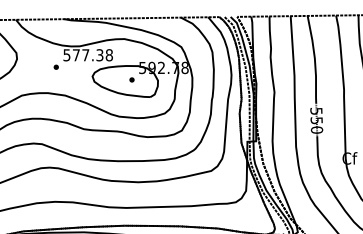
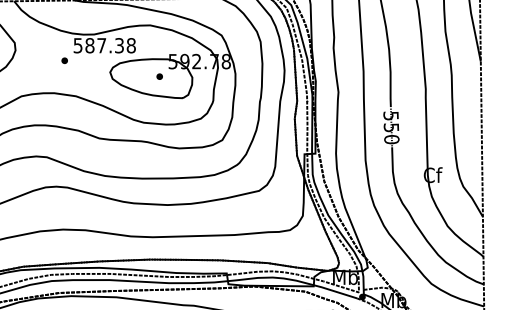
text: (76, 55) -> (89, 45), 577.38 -> 587.38

